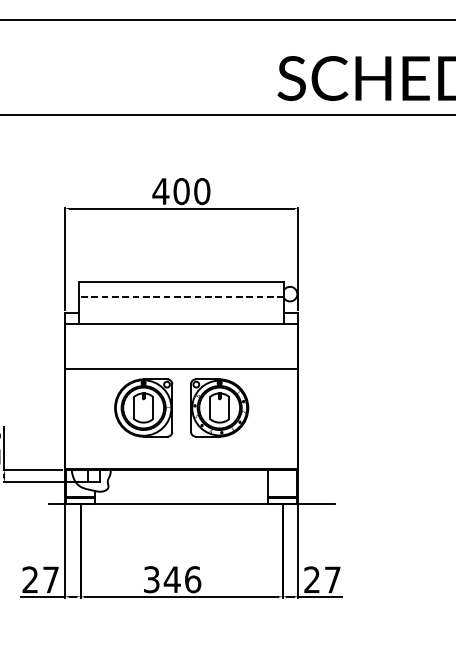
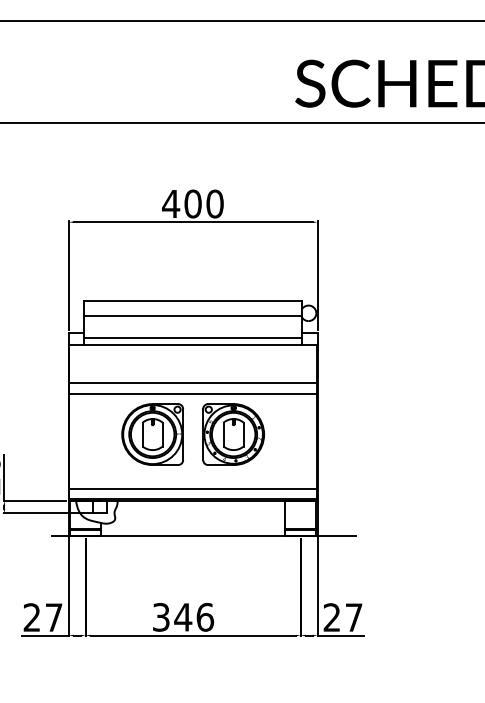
line: (181, 297) -> (193, 316), dashed -> solid
line: (181, 317) -> (192, 338), added
line: (181, 359) -> (193, 382), added
line: (181, 458) -> (193, 488), added

